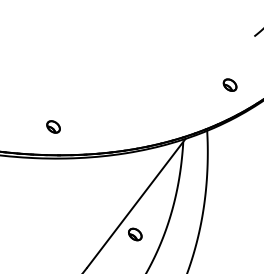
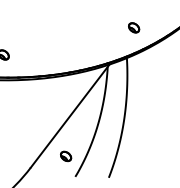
part: (229, 84) -> (133, 27), moved
part: (135, 234) -> (66, 156), moved

